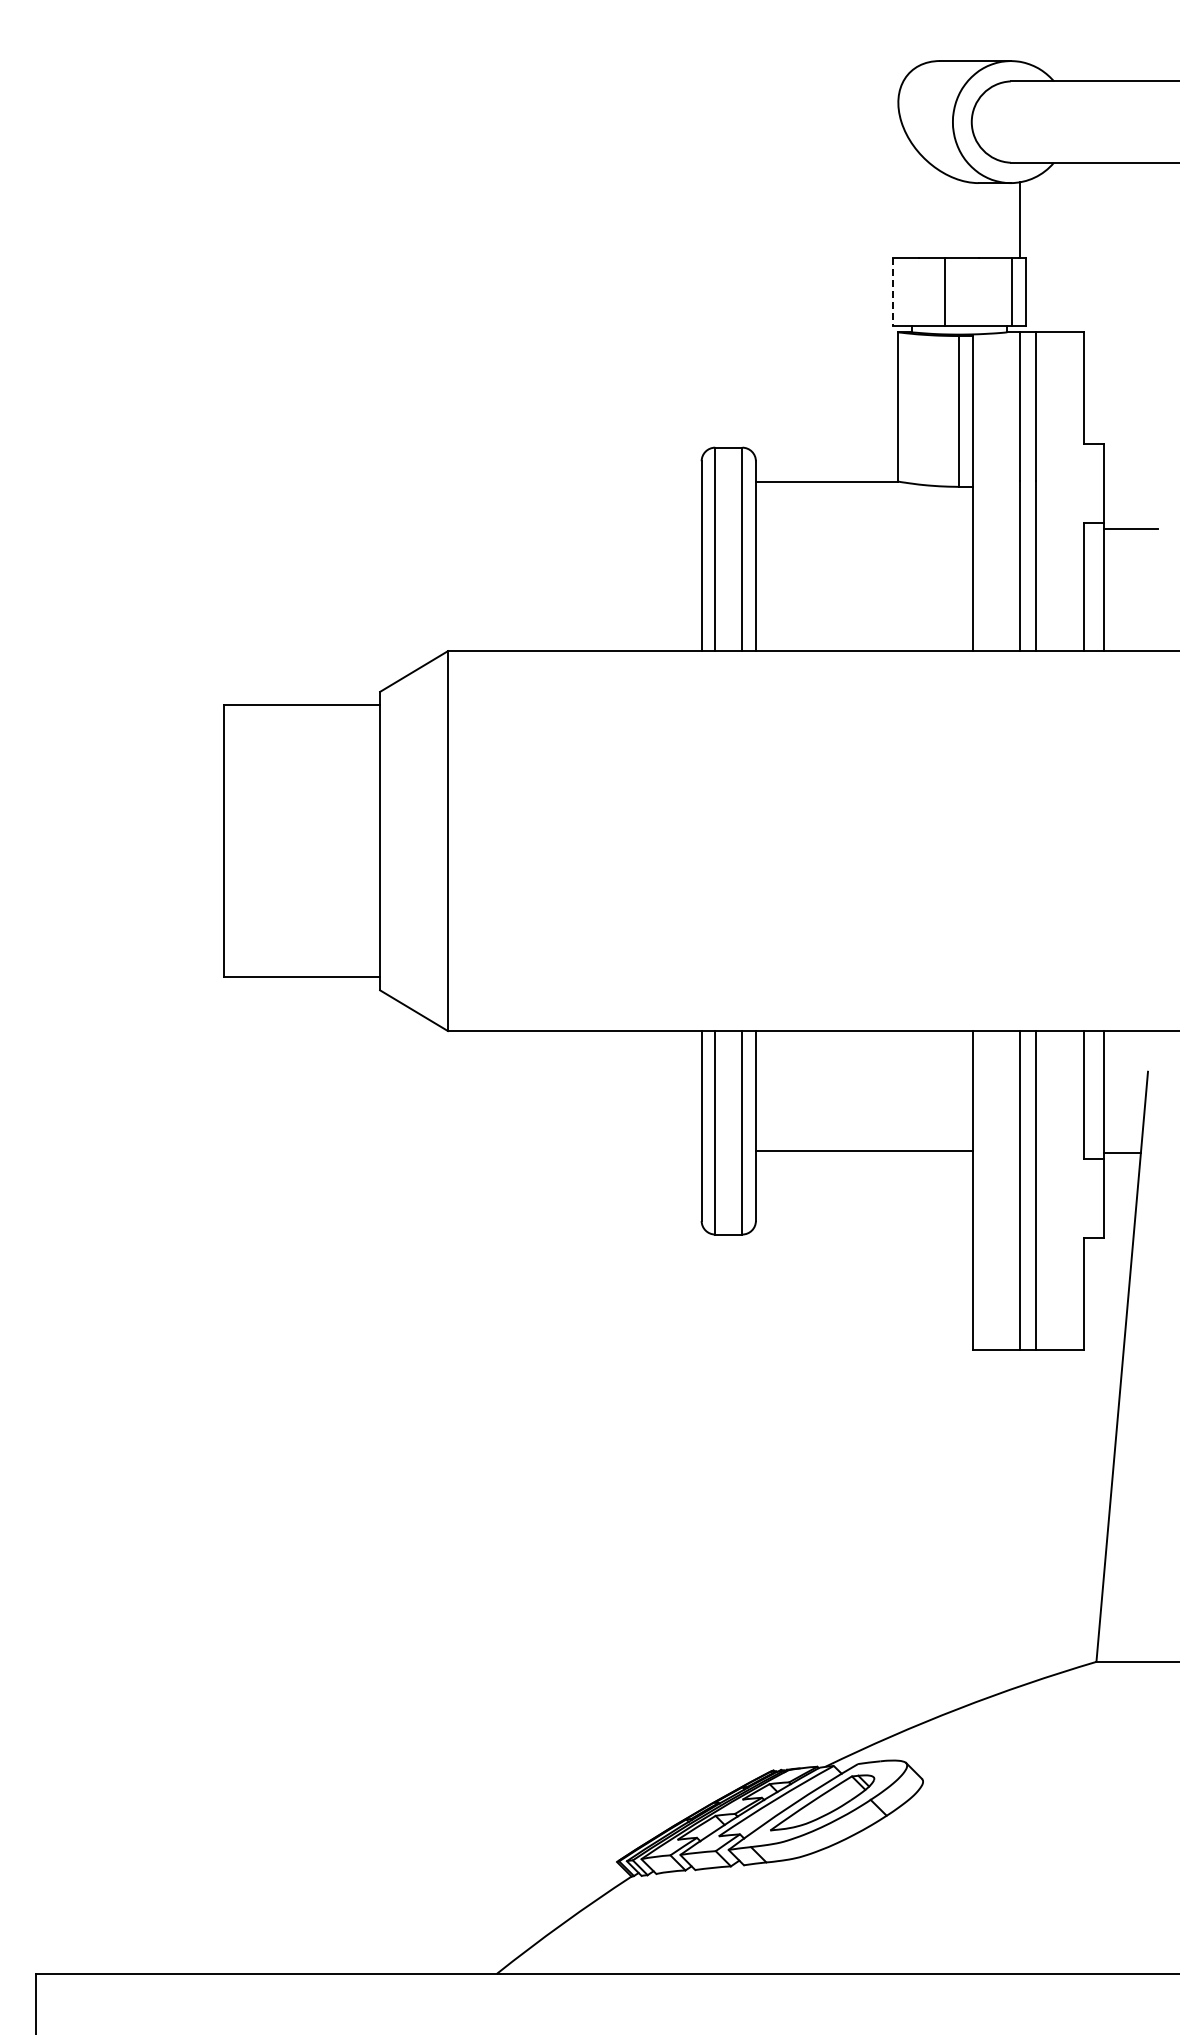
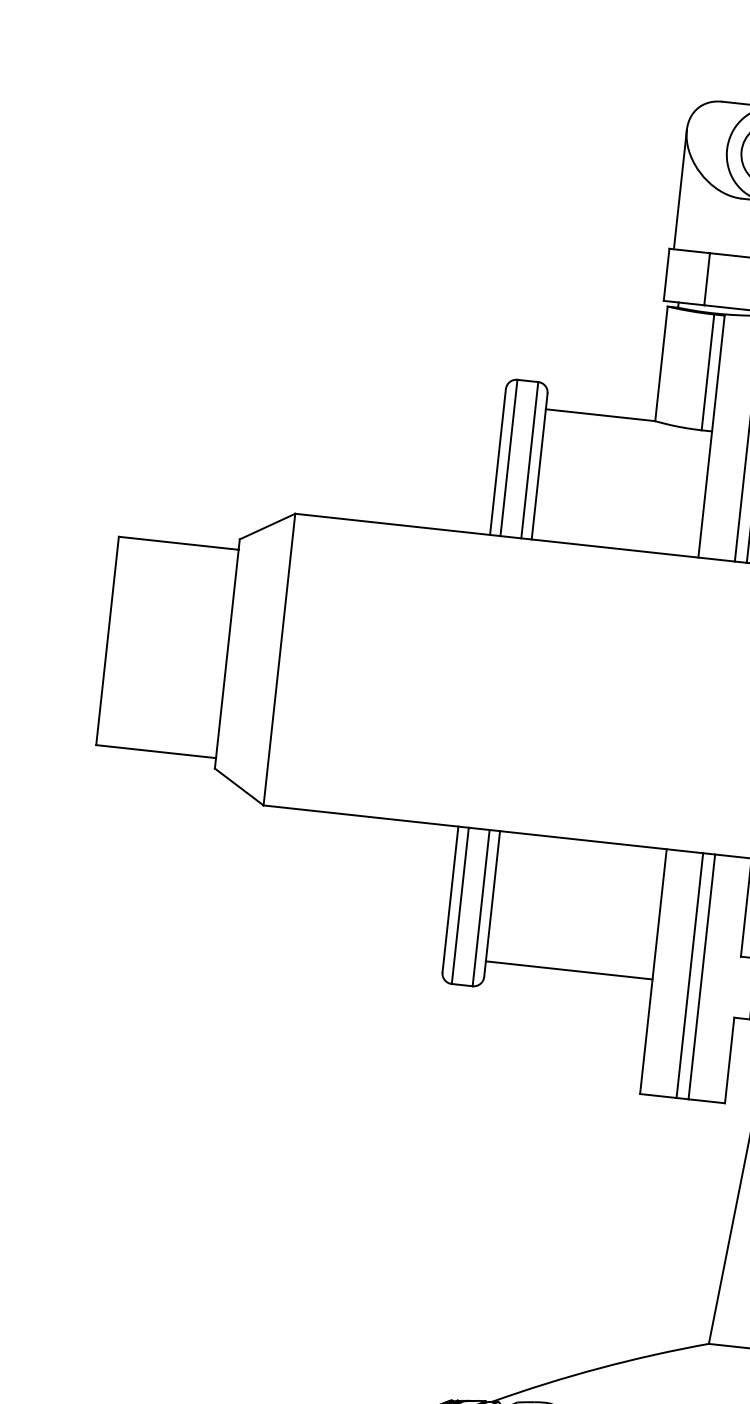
line: (898, 179) -> (680, 189), added
line: (892, 291) -> (666, 274), dashed -> solid
line: (863, 1150) -> (568, 970), moved

